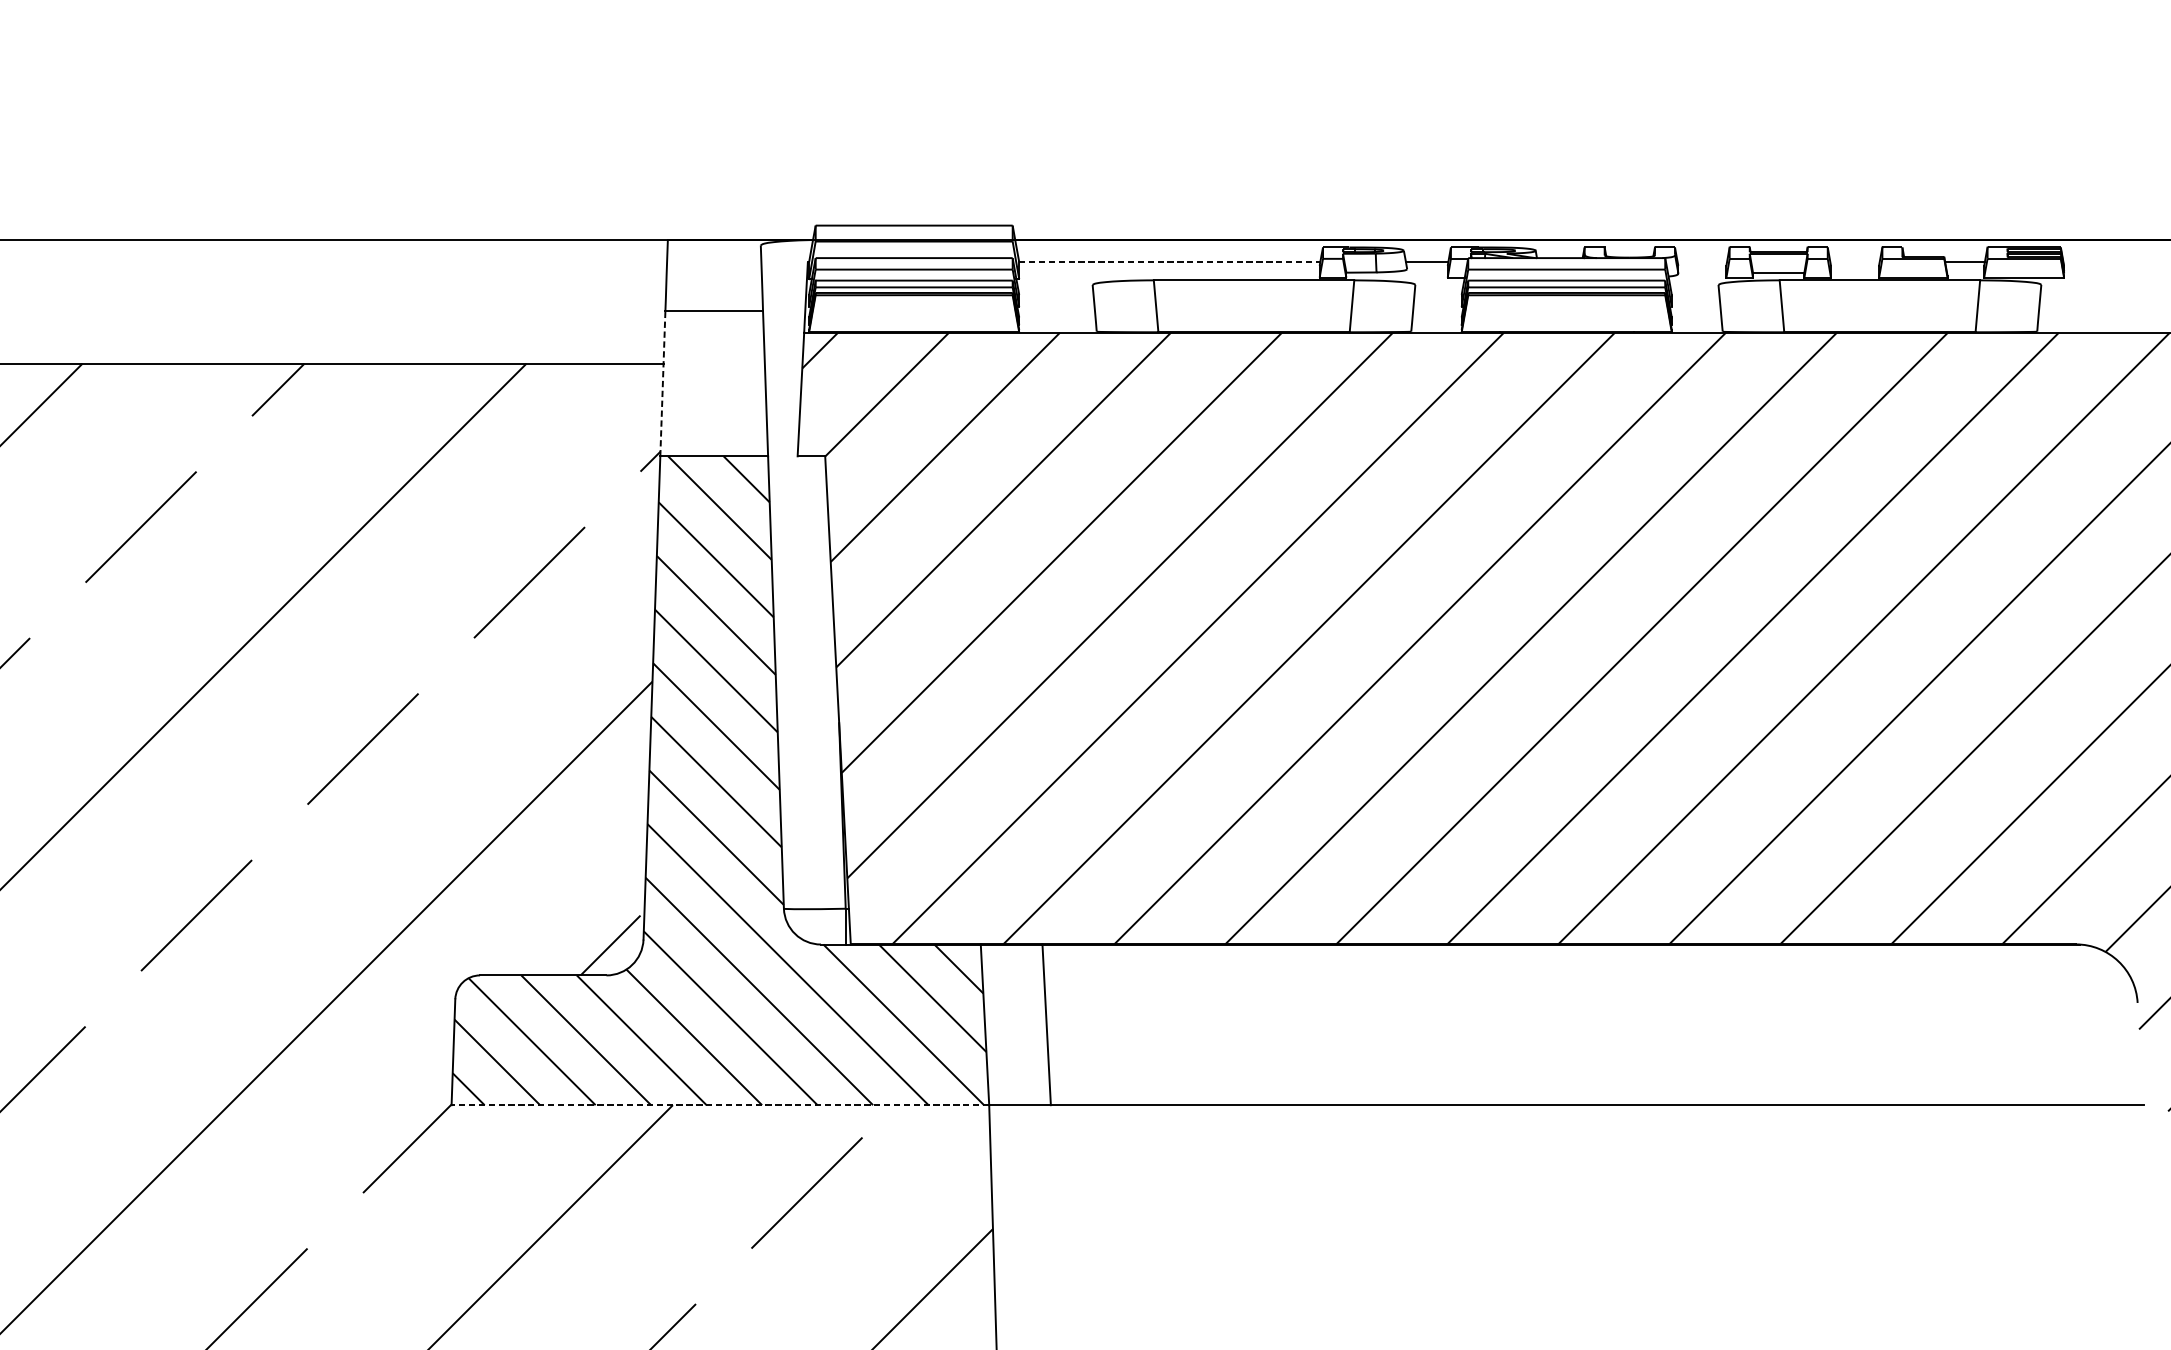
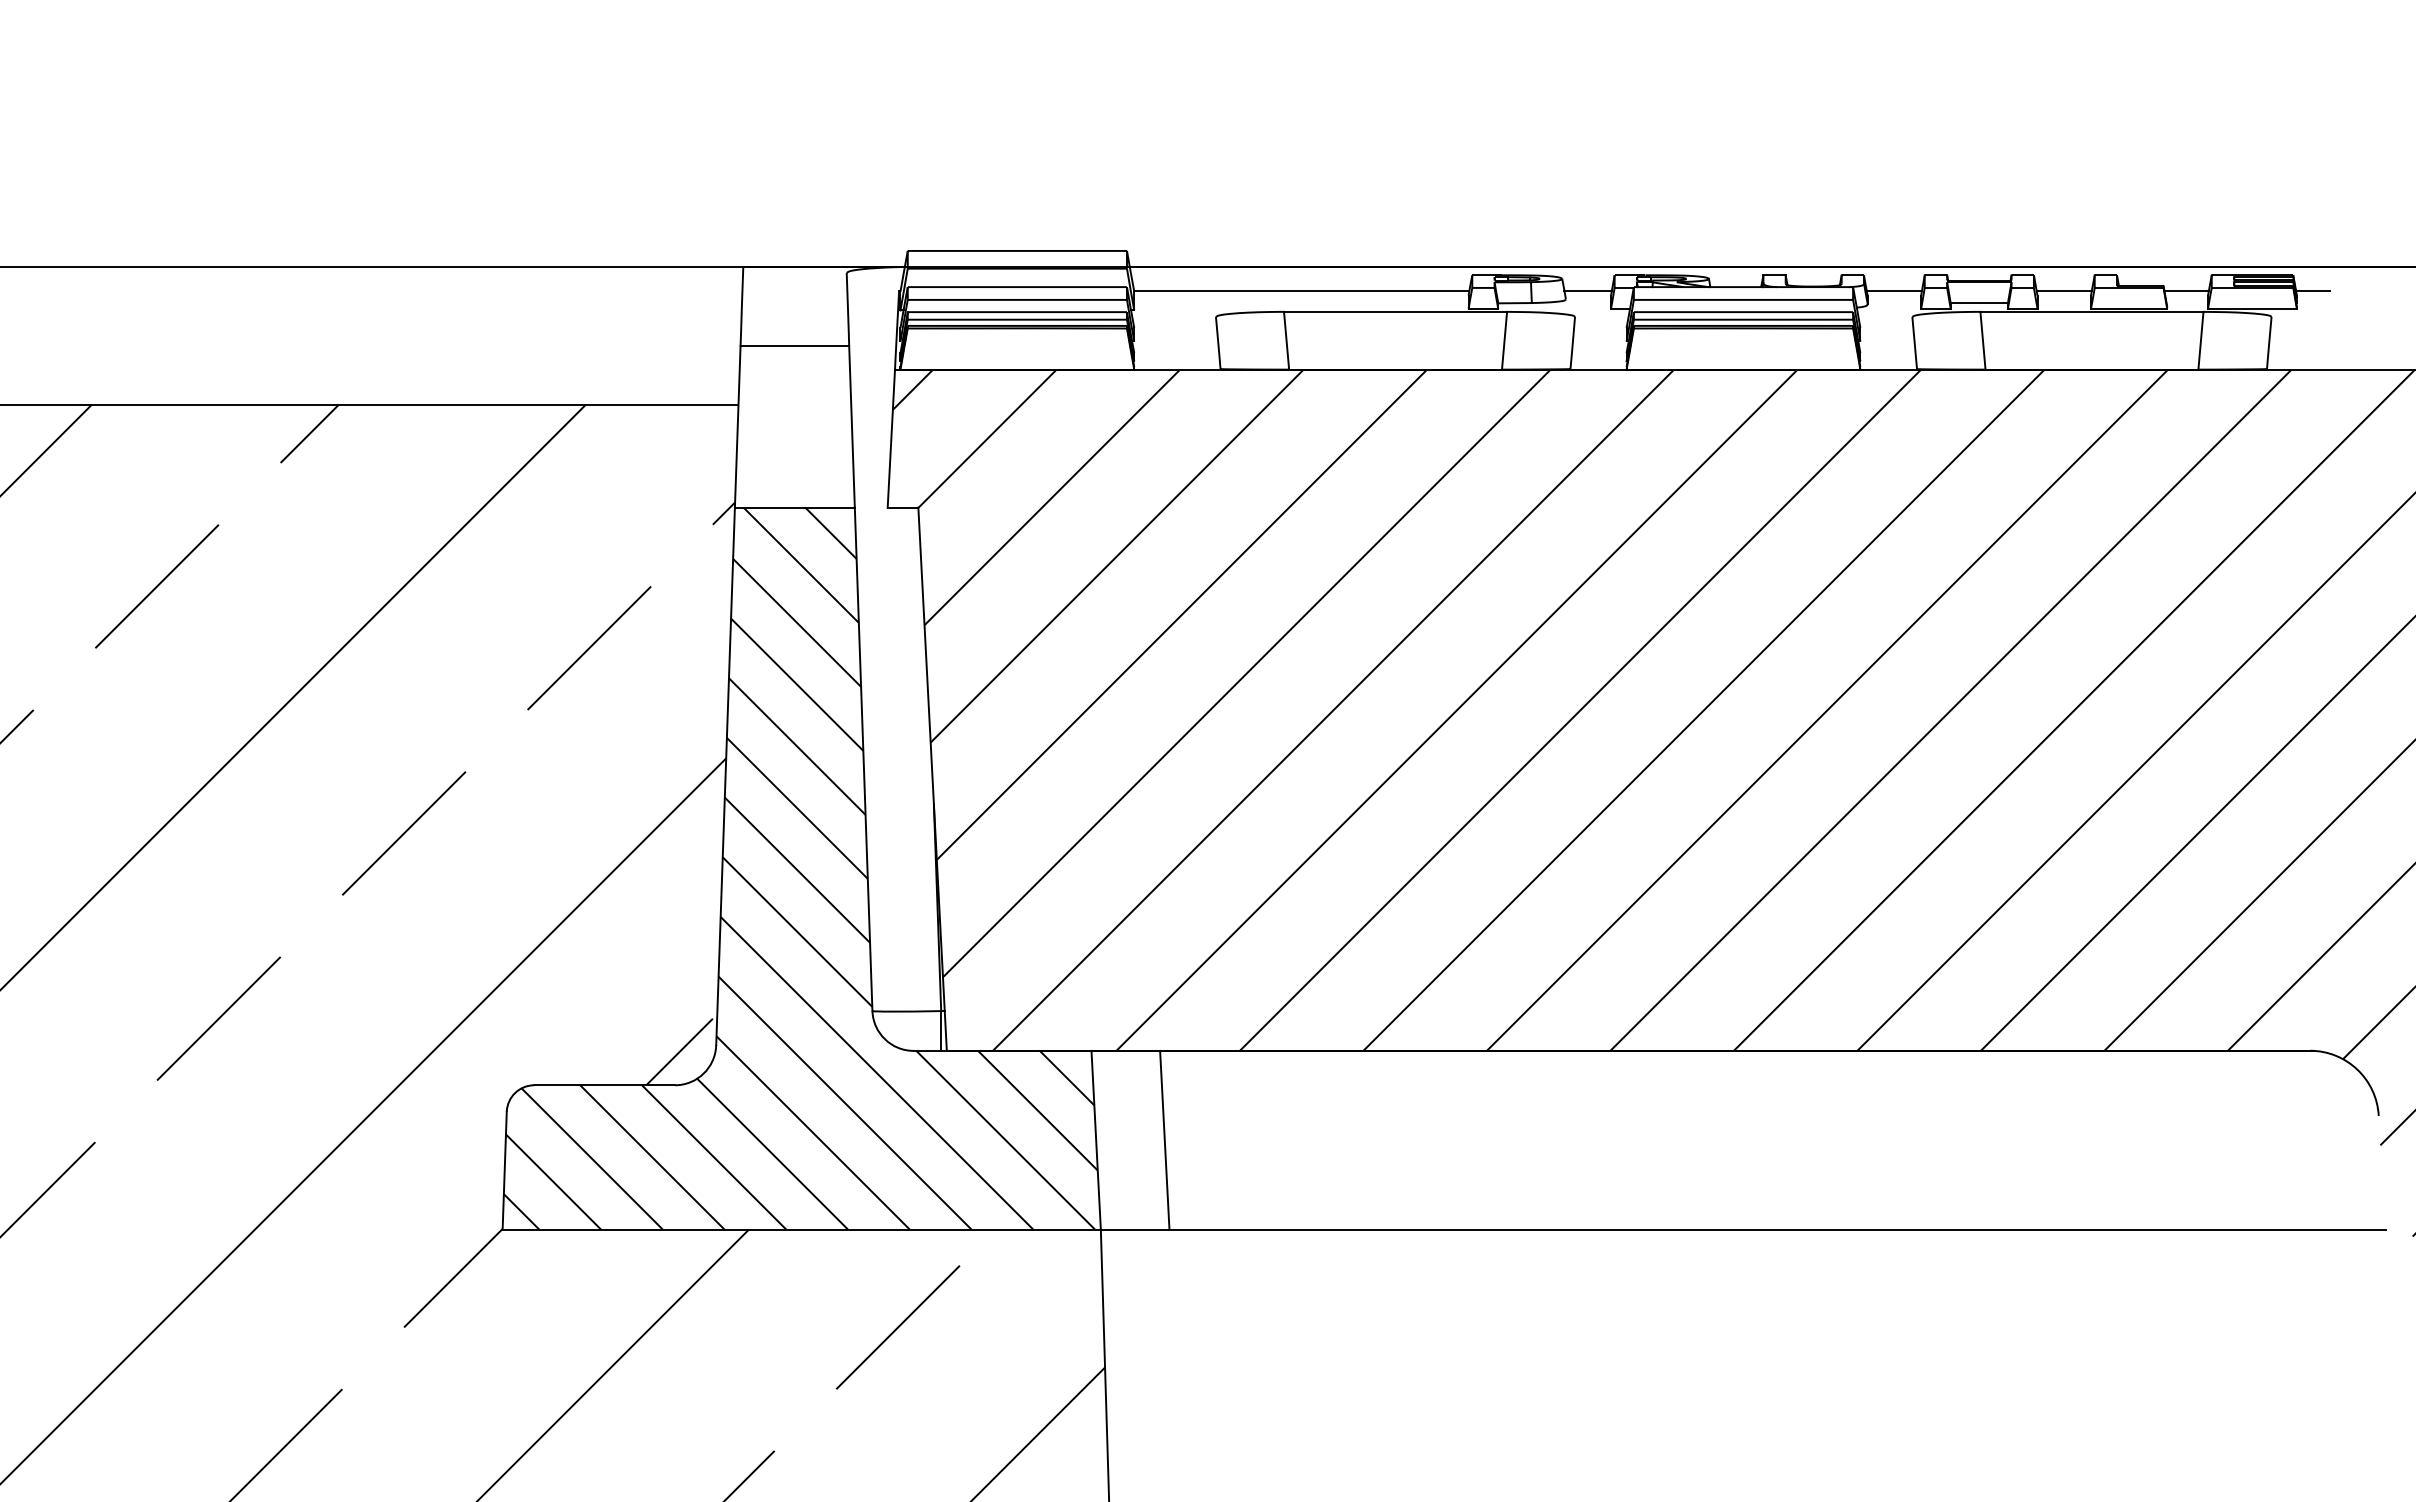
line: (1169, 262) -> (1301, 291), dashed -> solid
line: (1701, 262) -> (1893, 291), added
line: (1854, 262) -> (2063, 291), added
line: (2078, 262) -> (2312, 291), added
line: (662, 384) -> (737, 427), dashed -> solid
line: (720, 1105) -> (801, 1229), dashed -> solid

